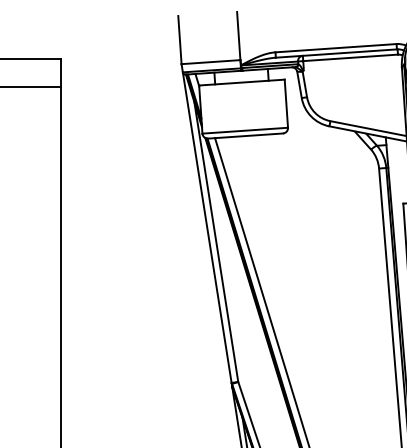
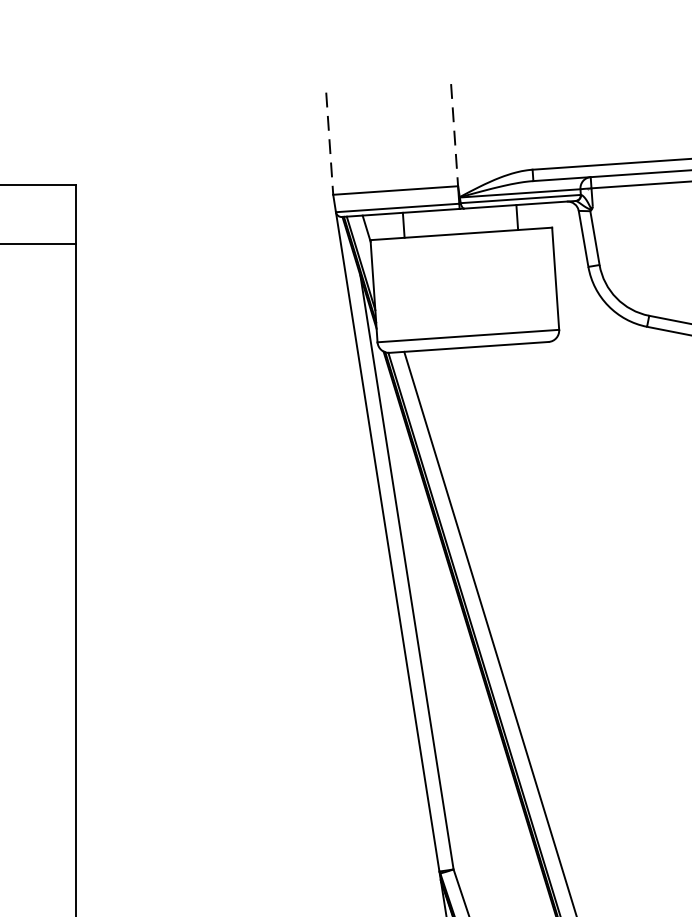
line: (238, 36) -> (454, 136), solid -> dashed
line: (179, 40) -> (328, 144), solid -> dashed

